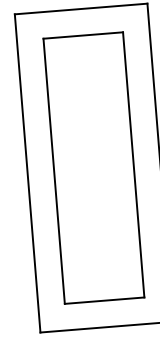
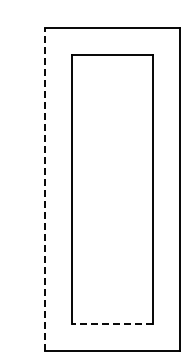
line: (28, 173) -> (45, 189), solid -> dashed
line: (103, 300) -> (111, 323), solid -> dashed

